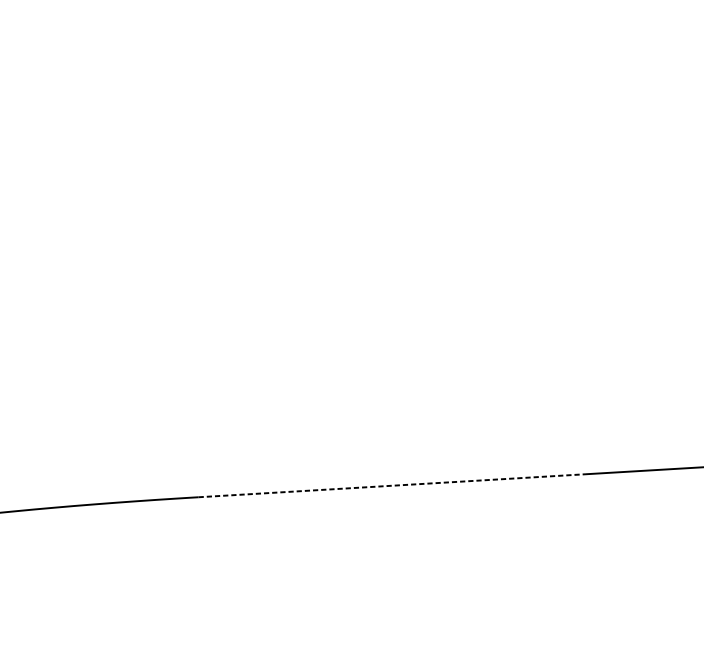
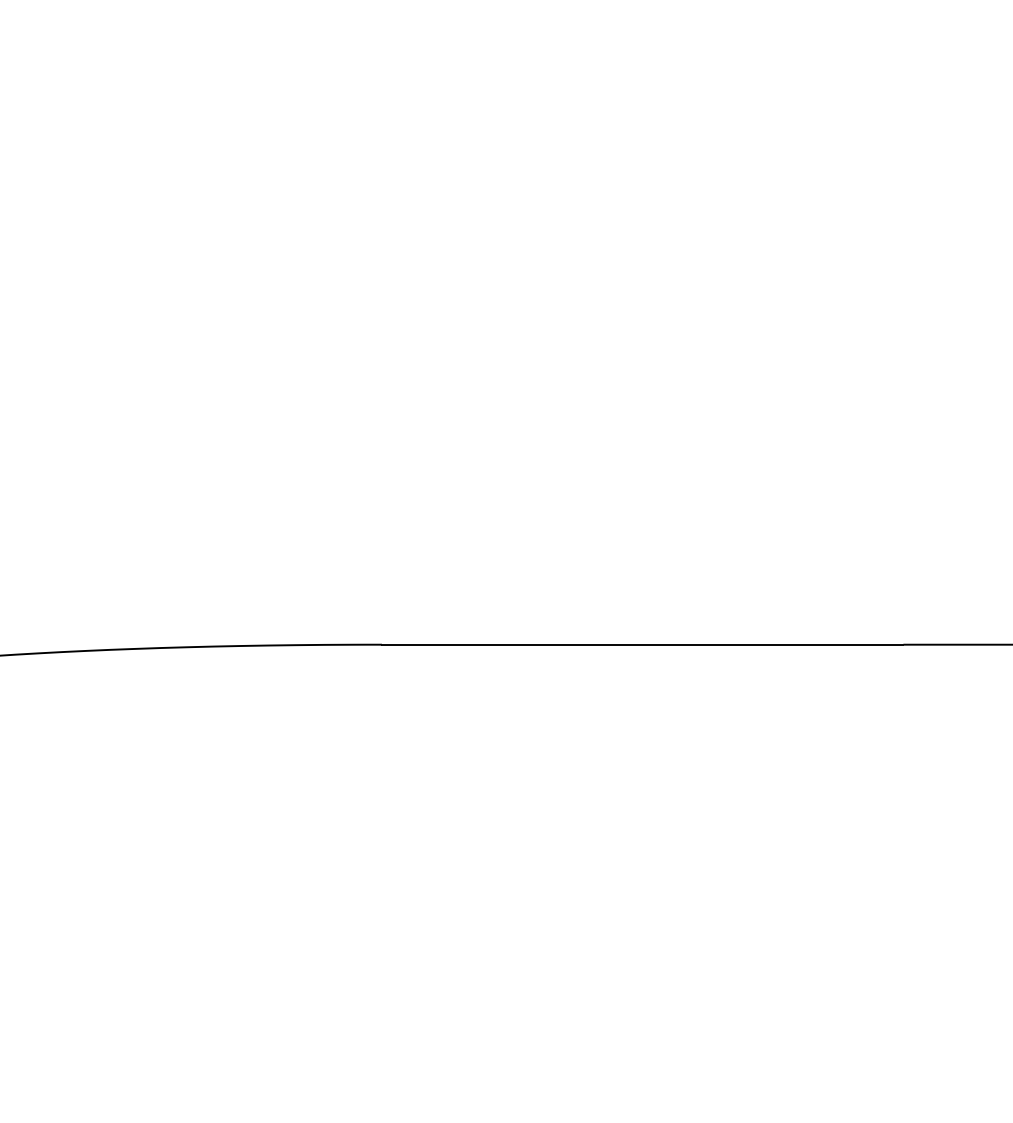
line: (392, 485) -> (642, 644), dashed -> solid

